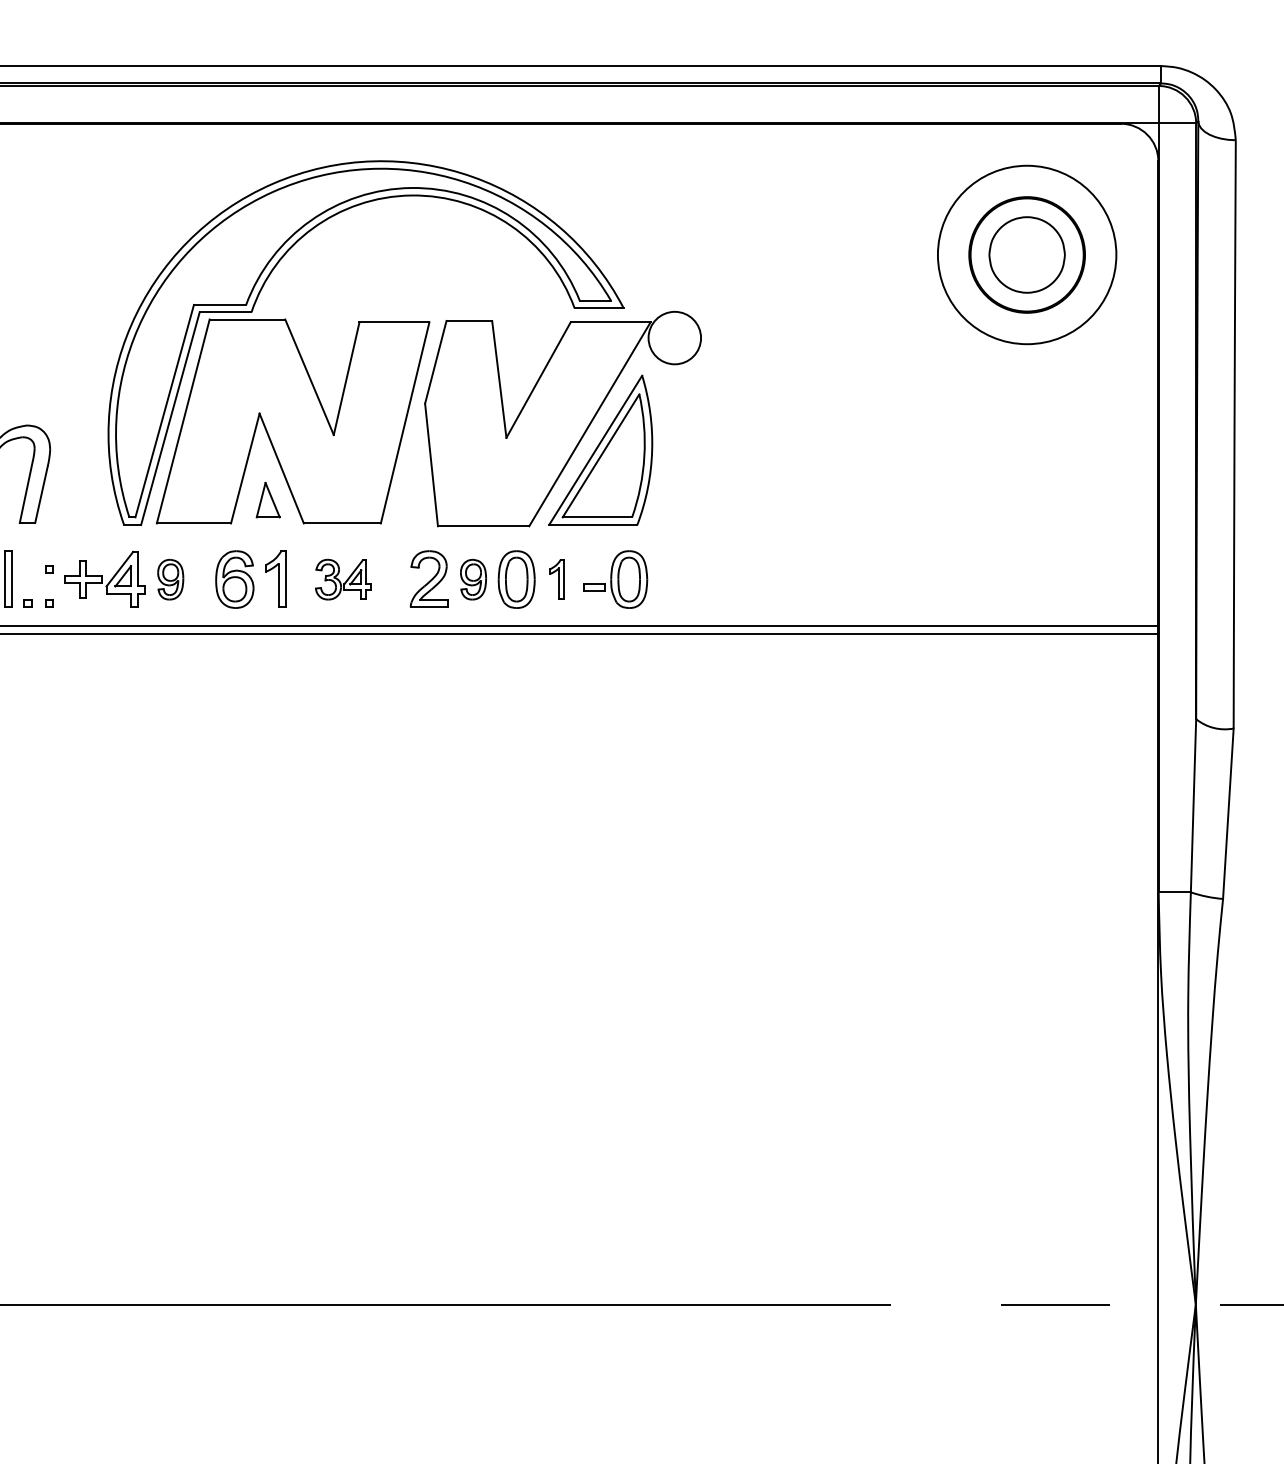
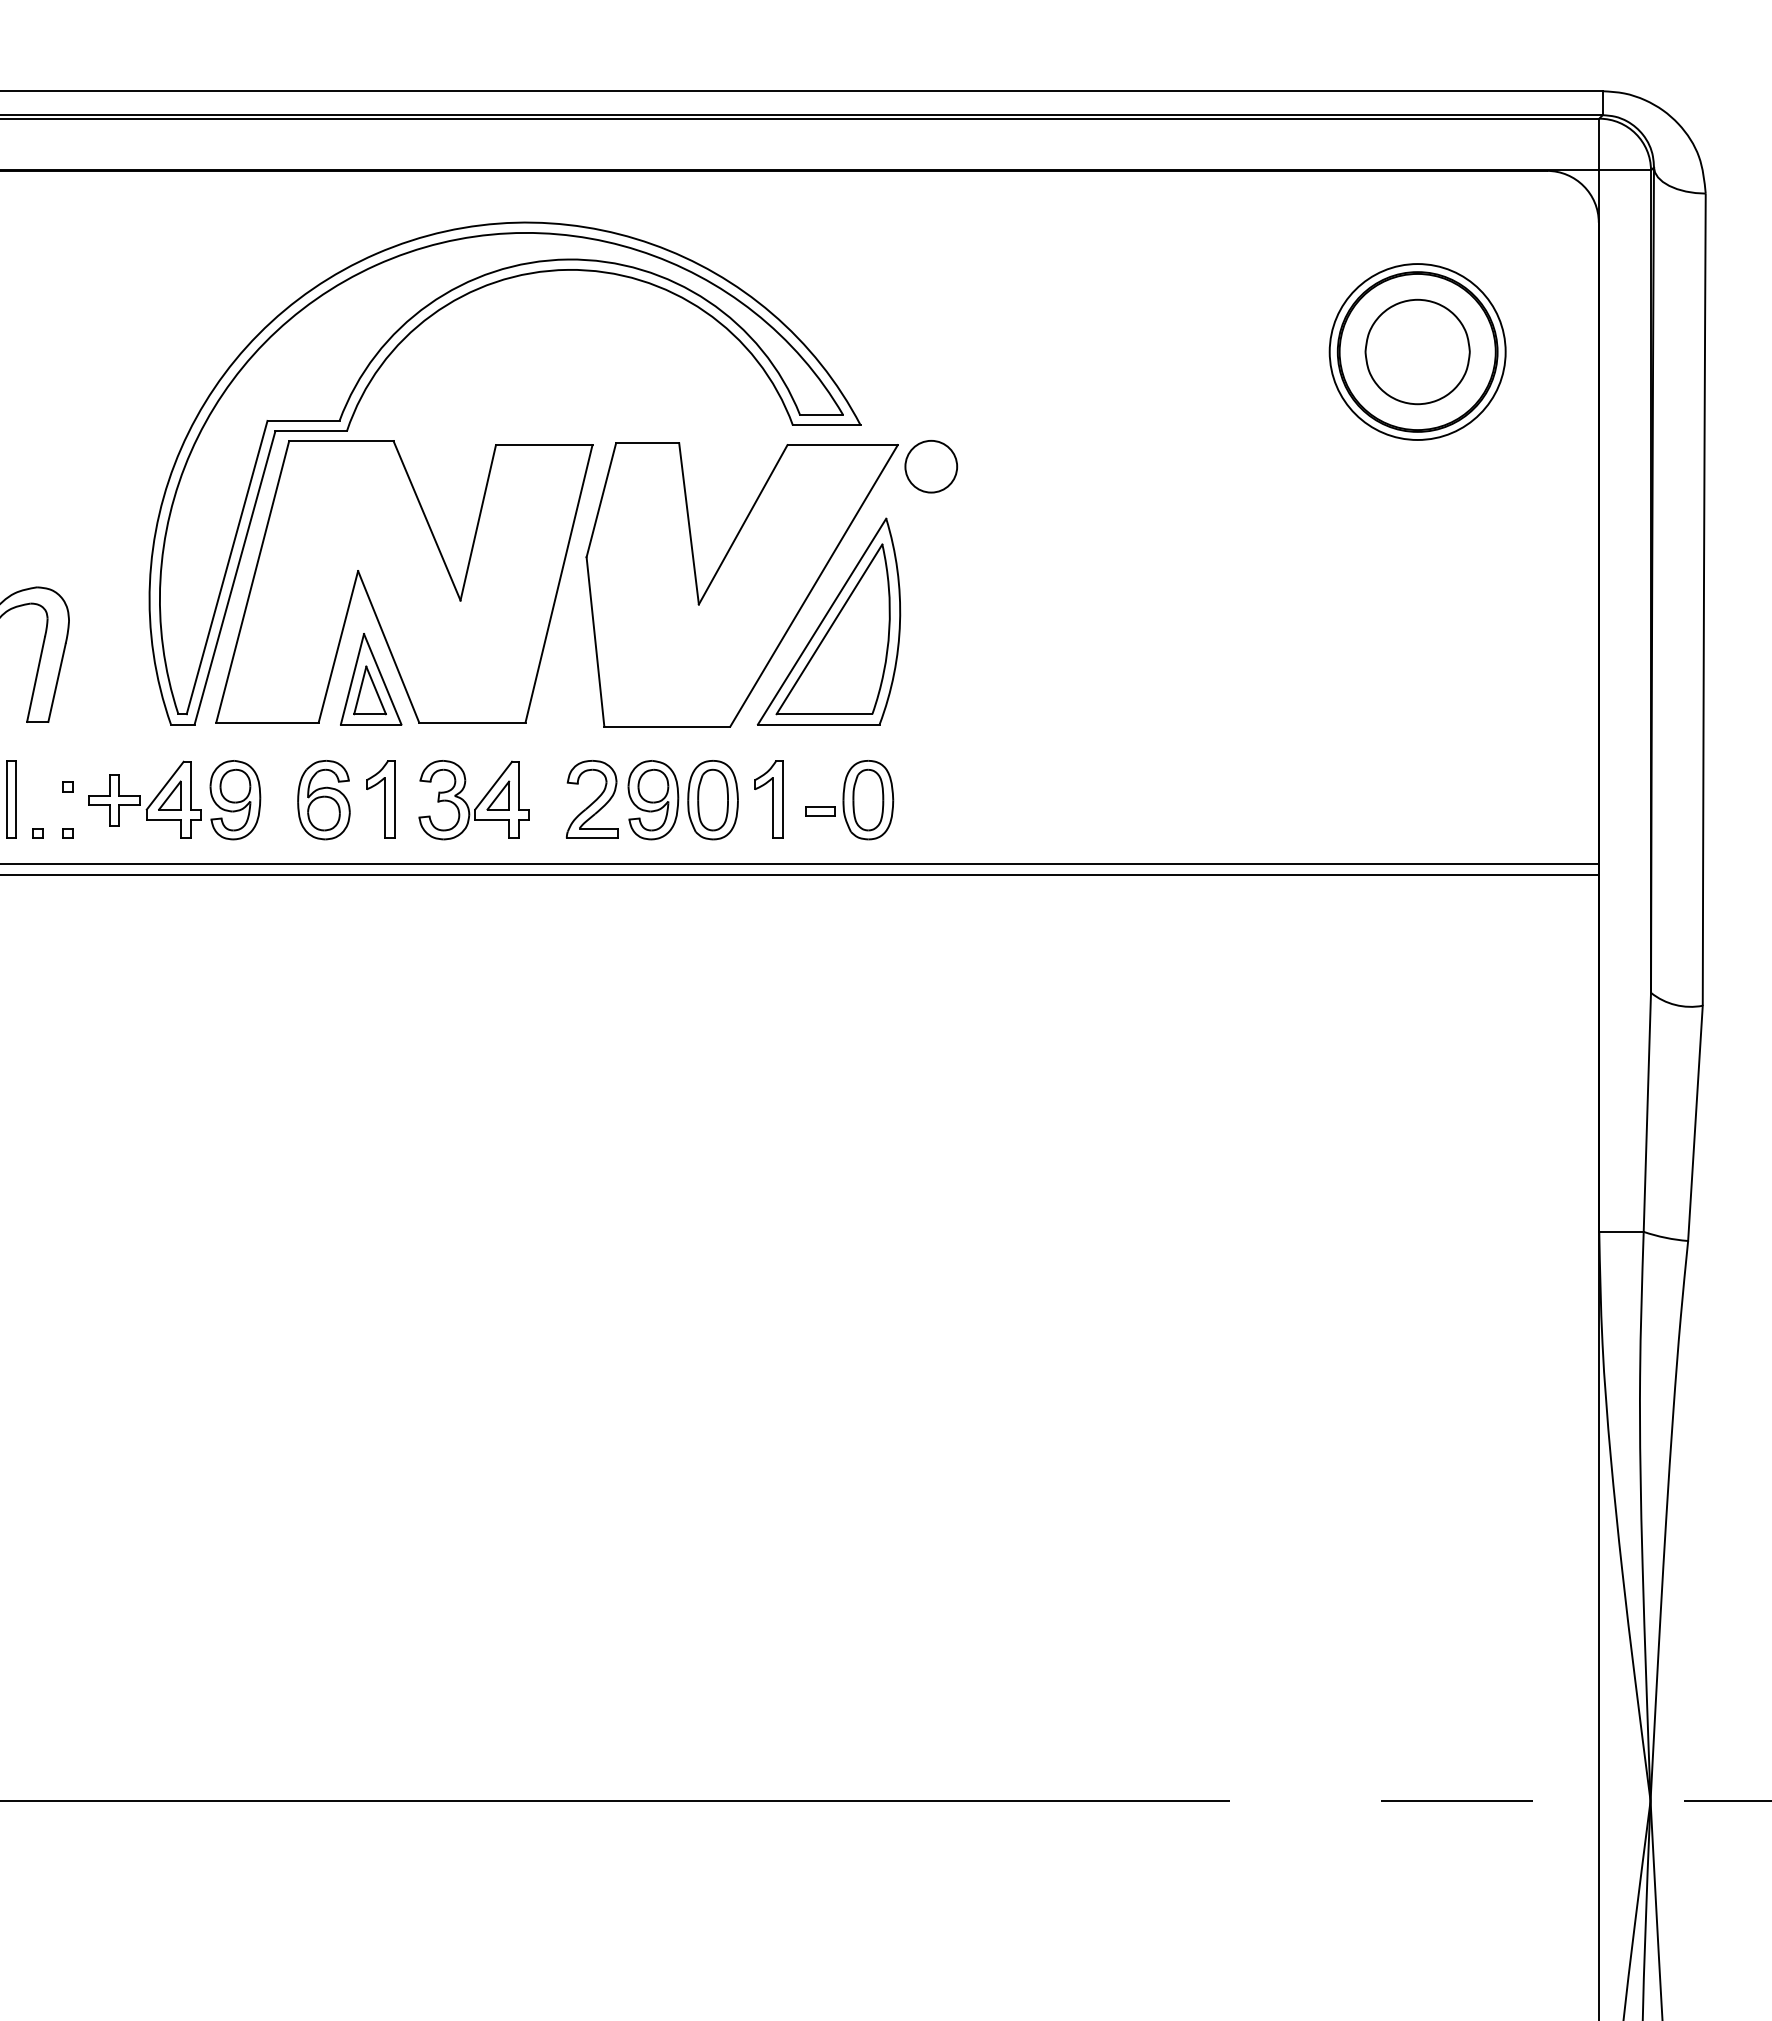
circle: (1027, 254) -> (1417, 351), size x0.71
circle: (674, 337) -> (931, 466), size x0.71
part: (269, 492) -> (371, 679), added
part: (170, 579) -> (235, 800), size x1.43
part: (343, 579) -> (473, 800), size x1.43
part: (473, 579) -> (653, 800), size x1.43
part: (556, 579) -> (768, 799), size x1.43

